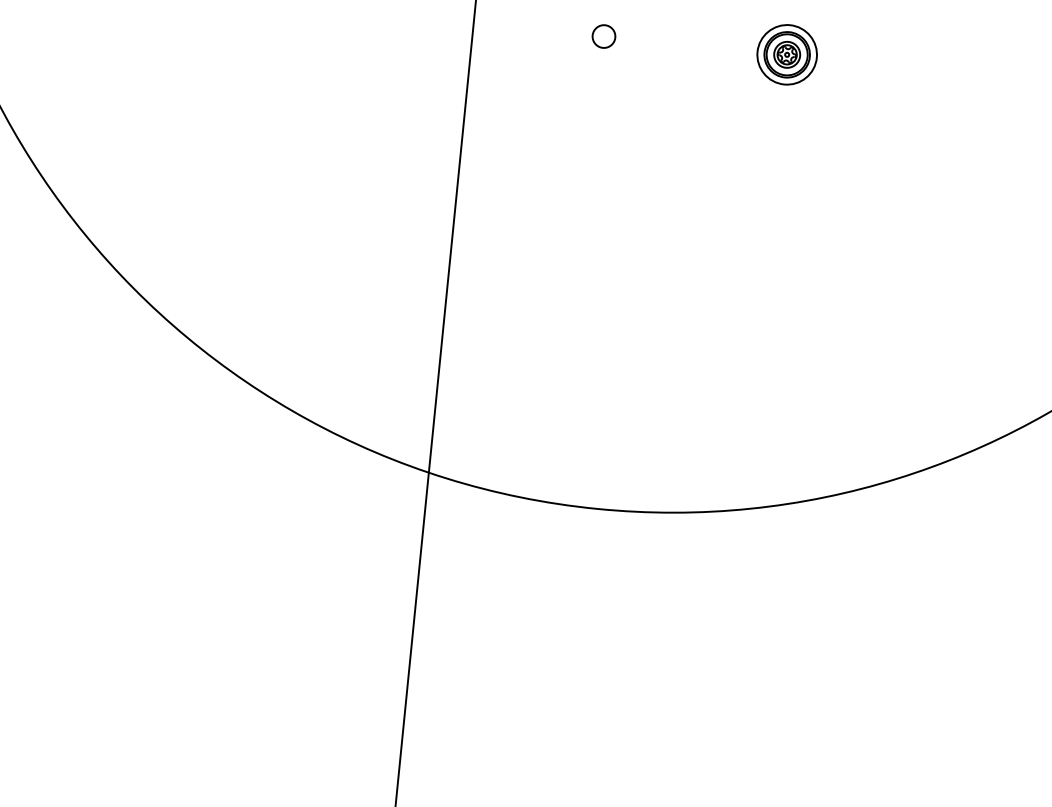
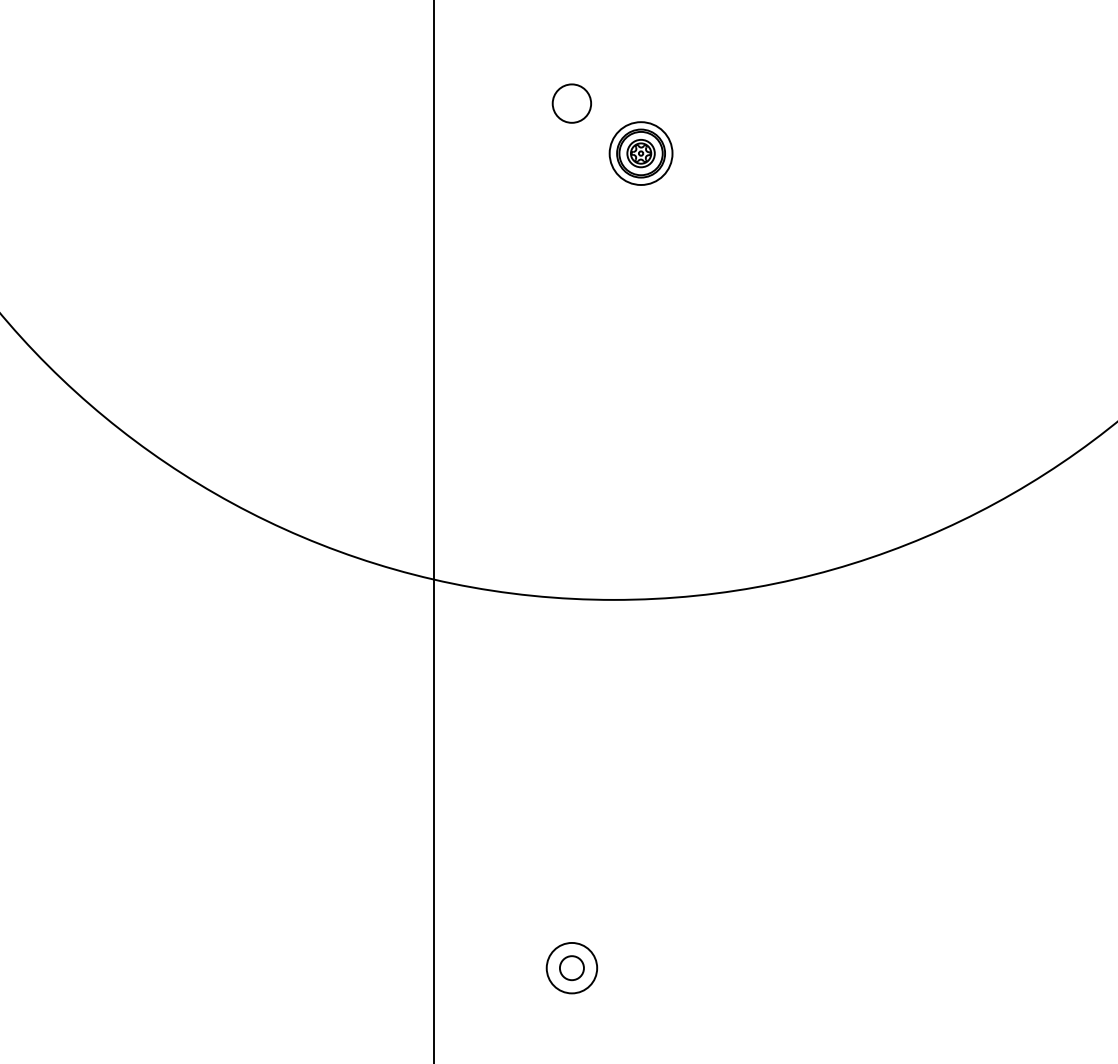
circle: (603, 36) -> (571, 103), size x1.6
part: (786, 54) -> (640, 153), moved

